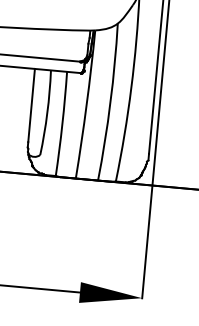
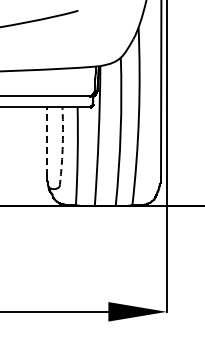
line: (31, 105) -> (47, 141), solid -> dashed
arc: (47, 113) -> (62, 147), solid -> dashed

